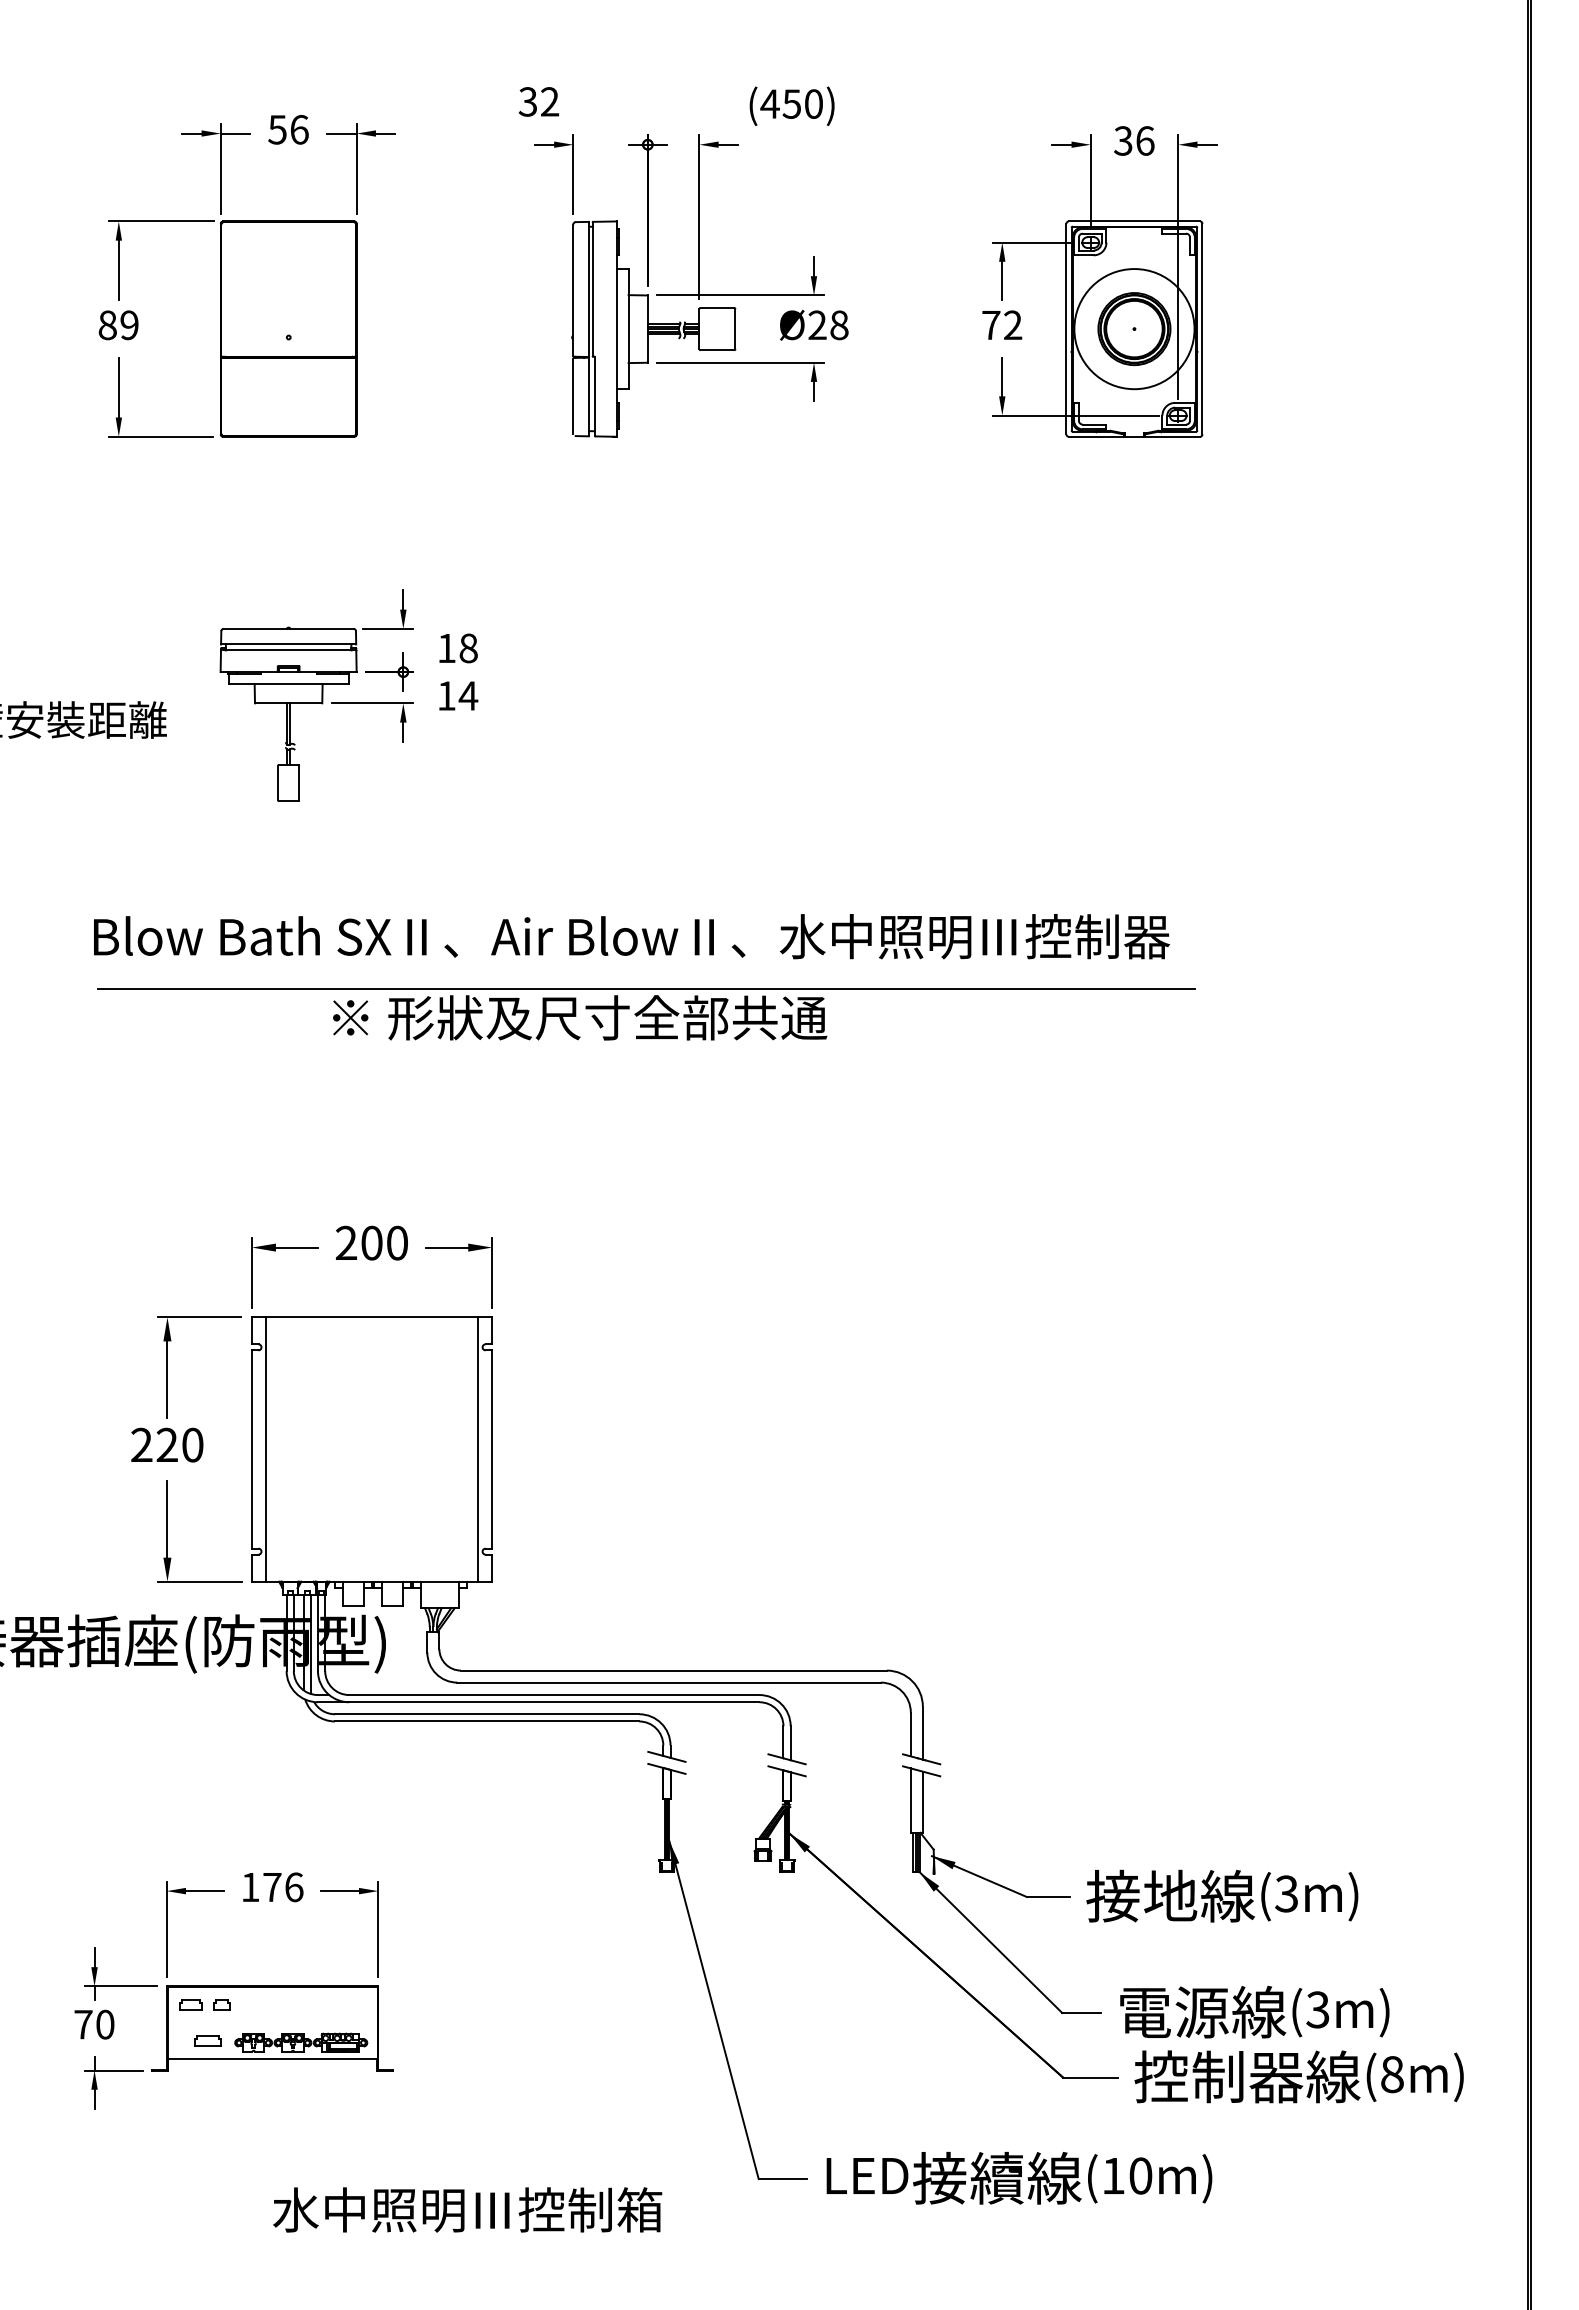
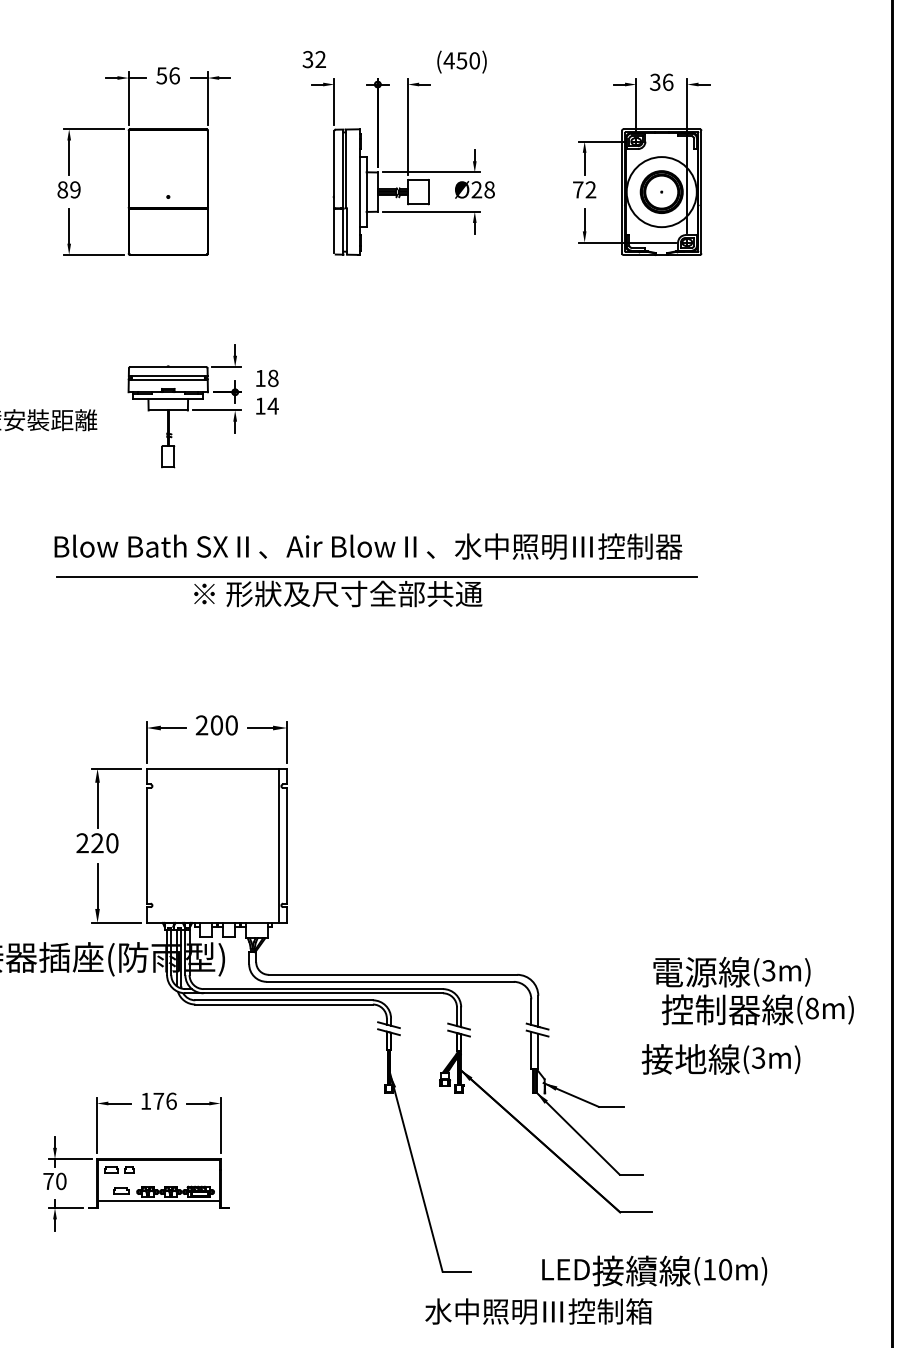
line: (266, 1448) -> (155, 845), removed
text: (1221, 1896) -> (720, 1059), moved
text: (1291, 2043) -> (753, 990), moved
text: (1019, 2177) -> (654, 1270), moved
text: (467, 2209) -> (538, 1311), moved

